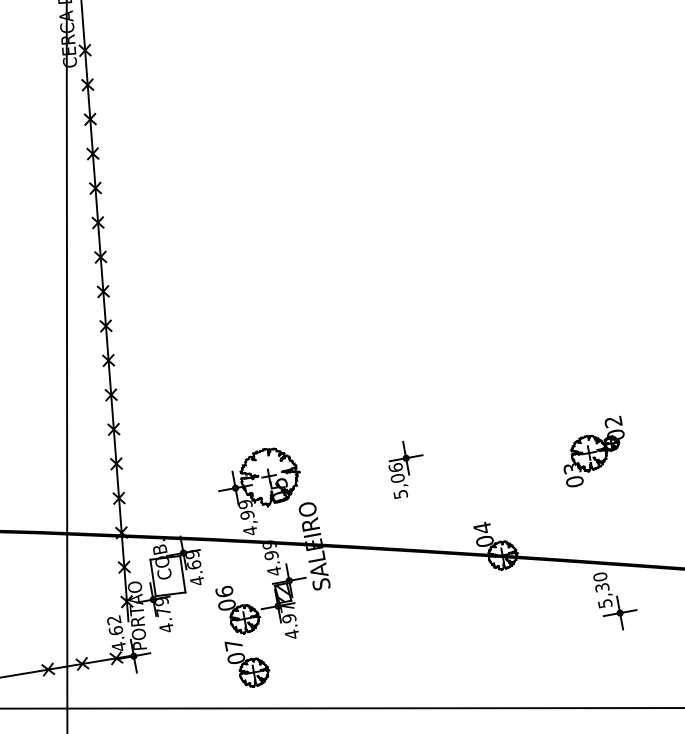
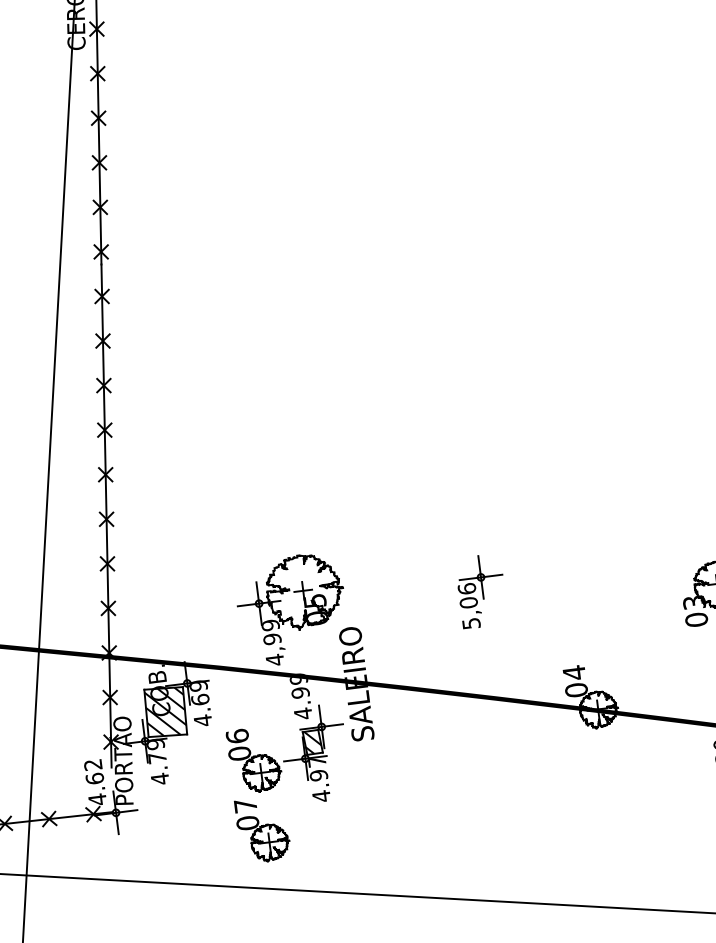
hatch: (167, 575) -> (165, 711), added

